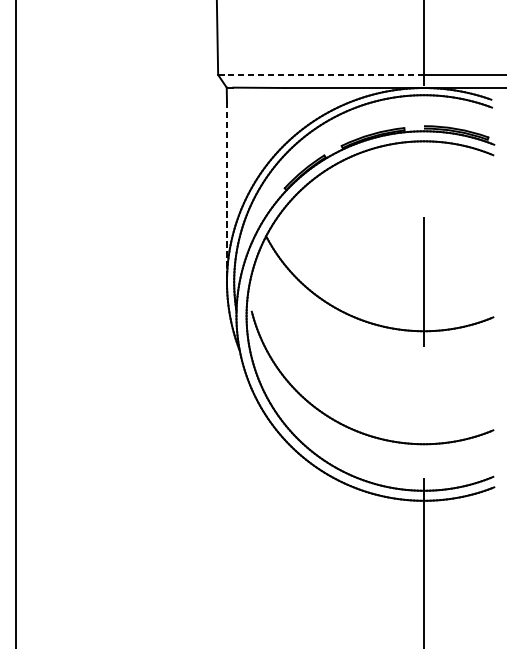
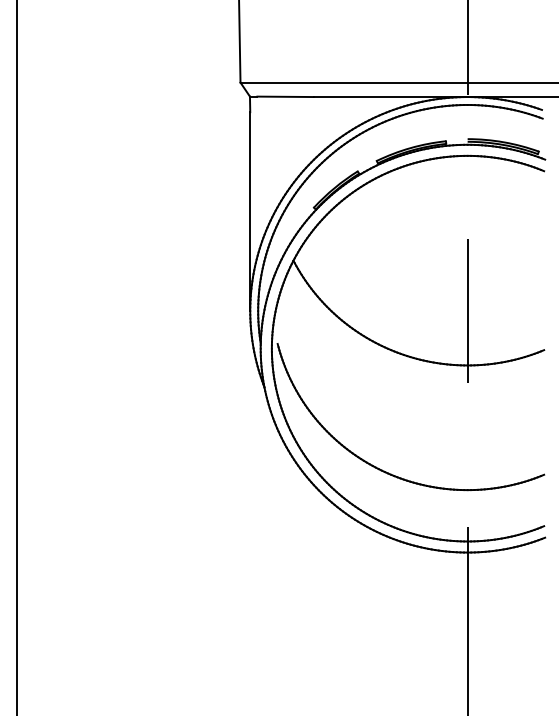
line: (321, 74) -> (354, 82), dashed -> solid
line: (227, 192) -> (250, 212), dashed -> solid

